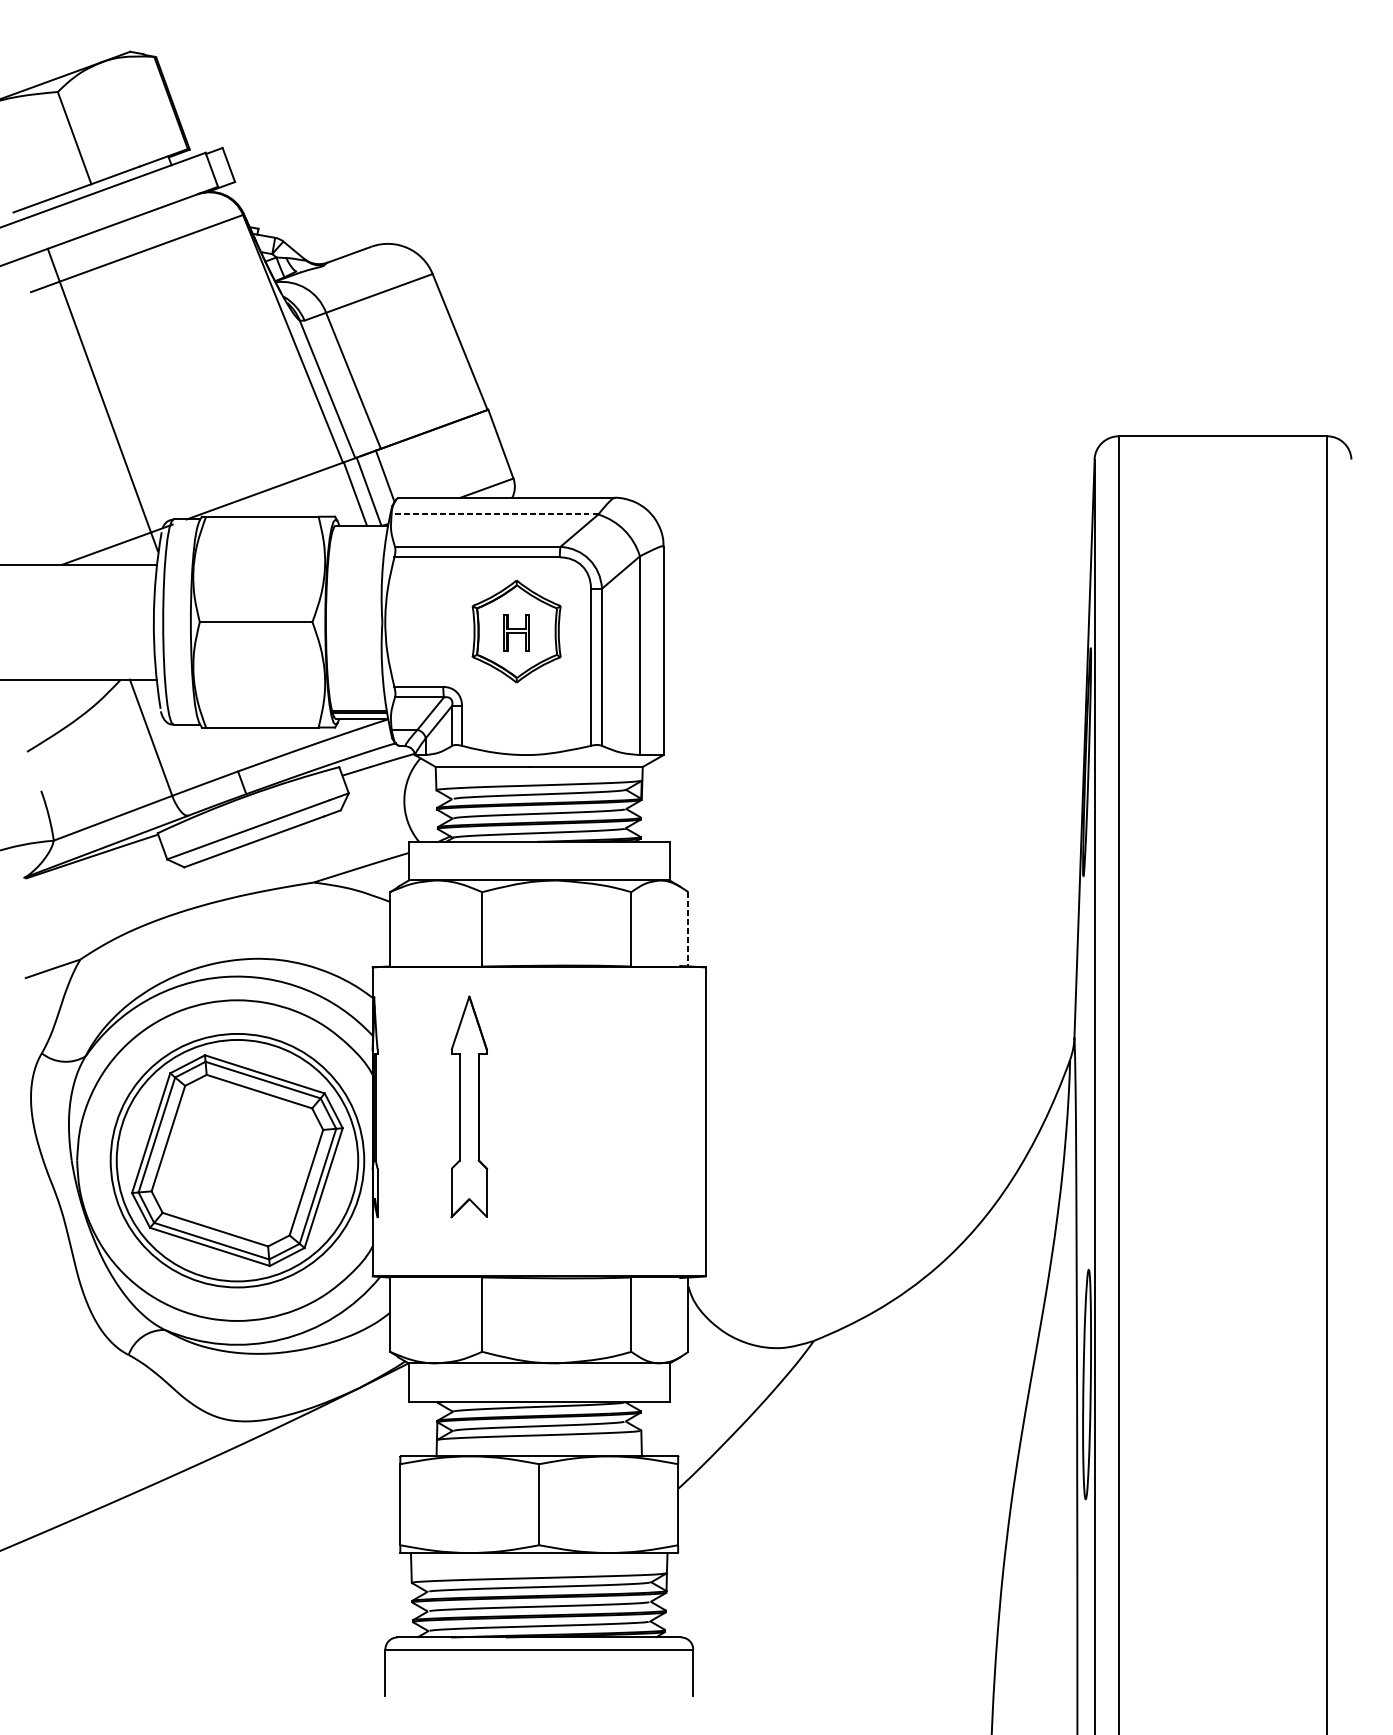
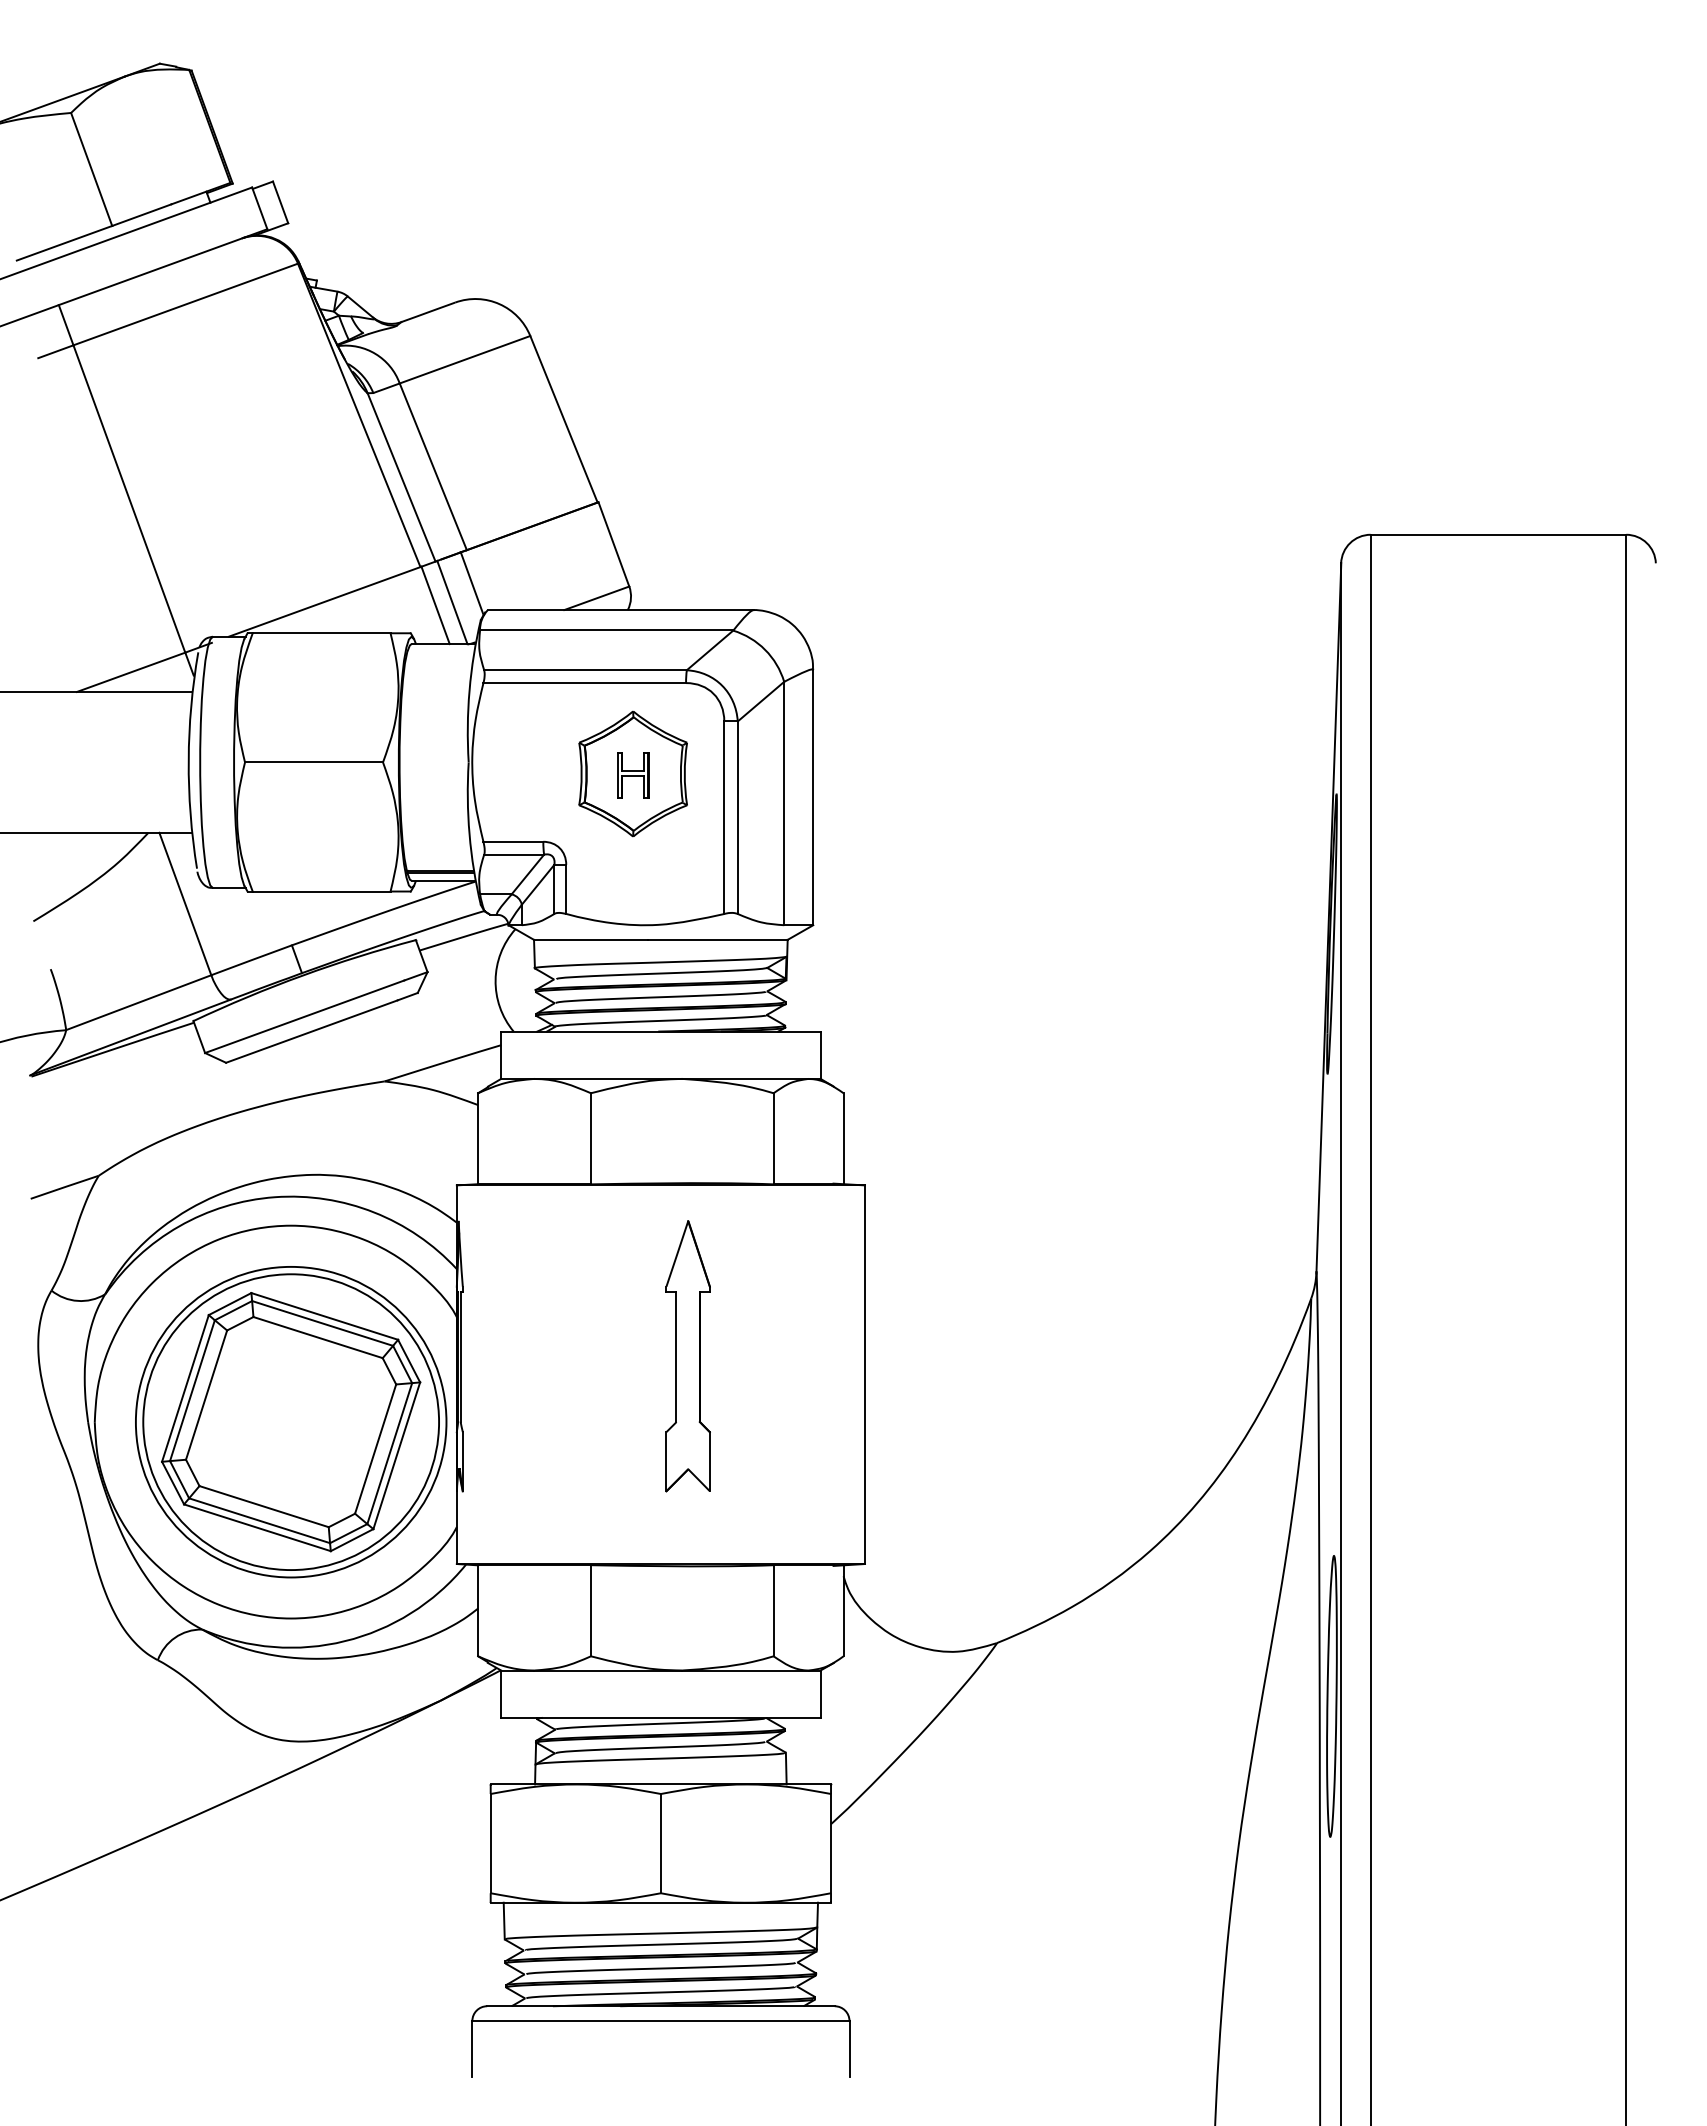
line: (494, 514) -> (606, 630), dashed -> solid
line: (688, 929) -> (843, 1139), dashed -> solid
part: (468, 1107) -> (687, 1356), moved

